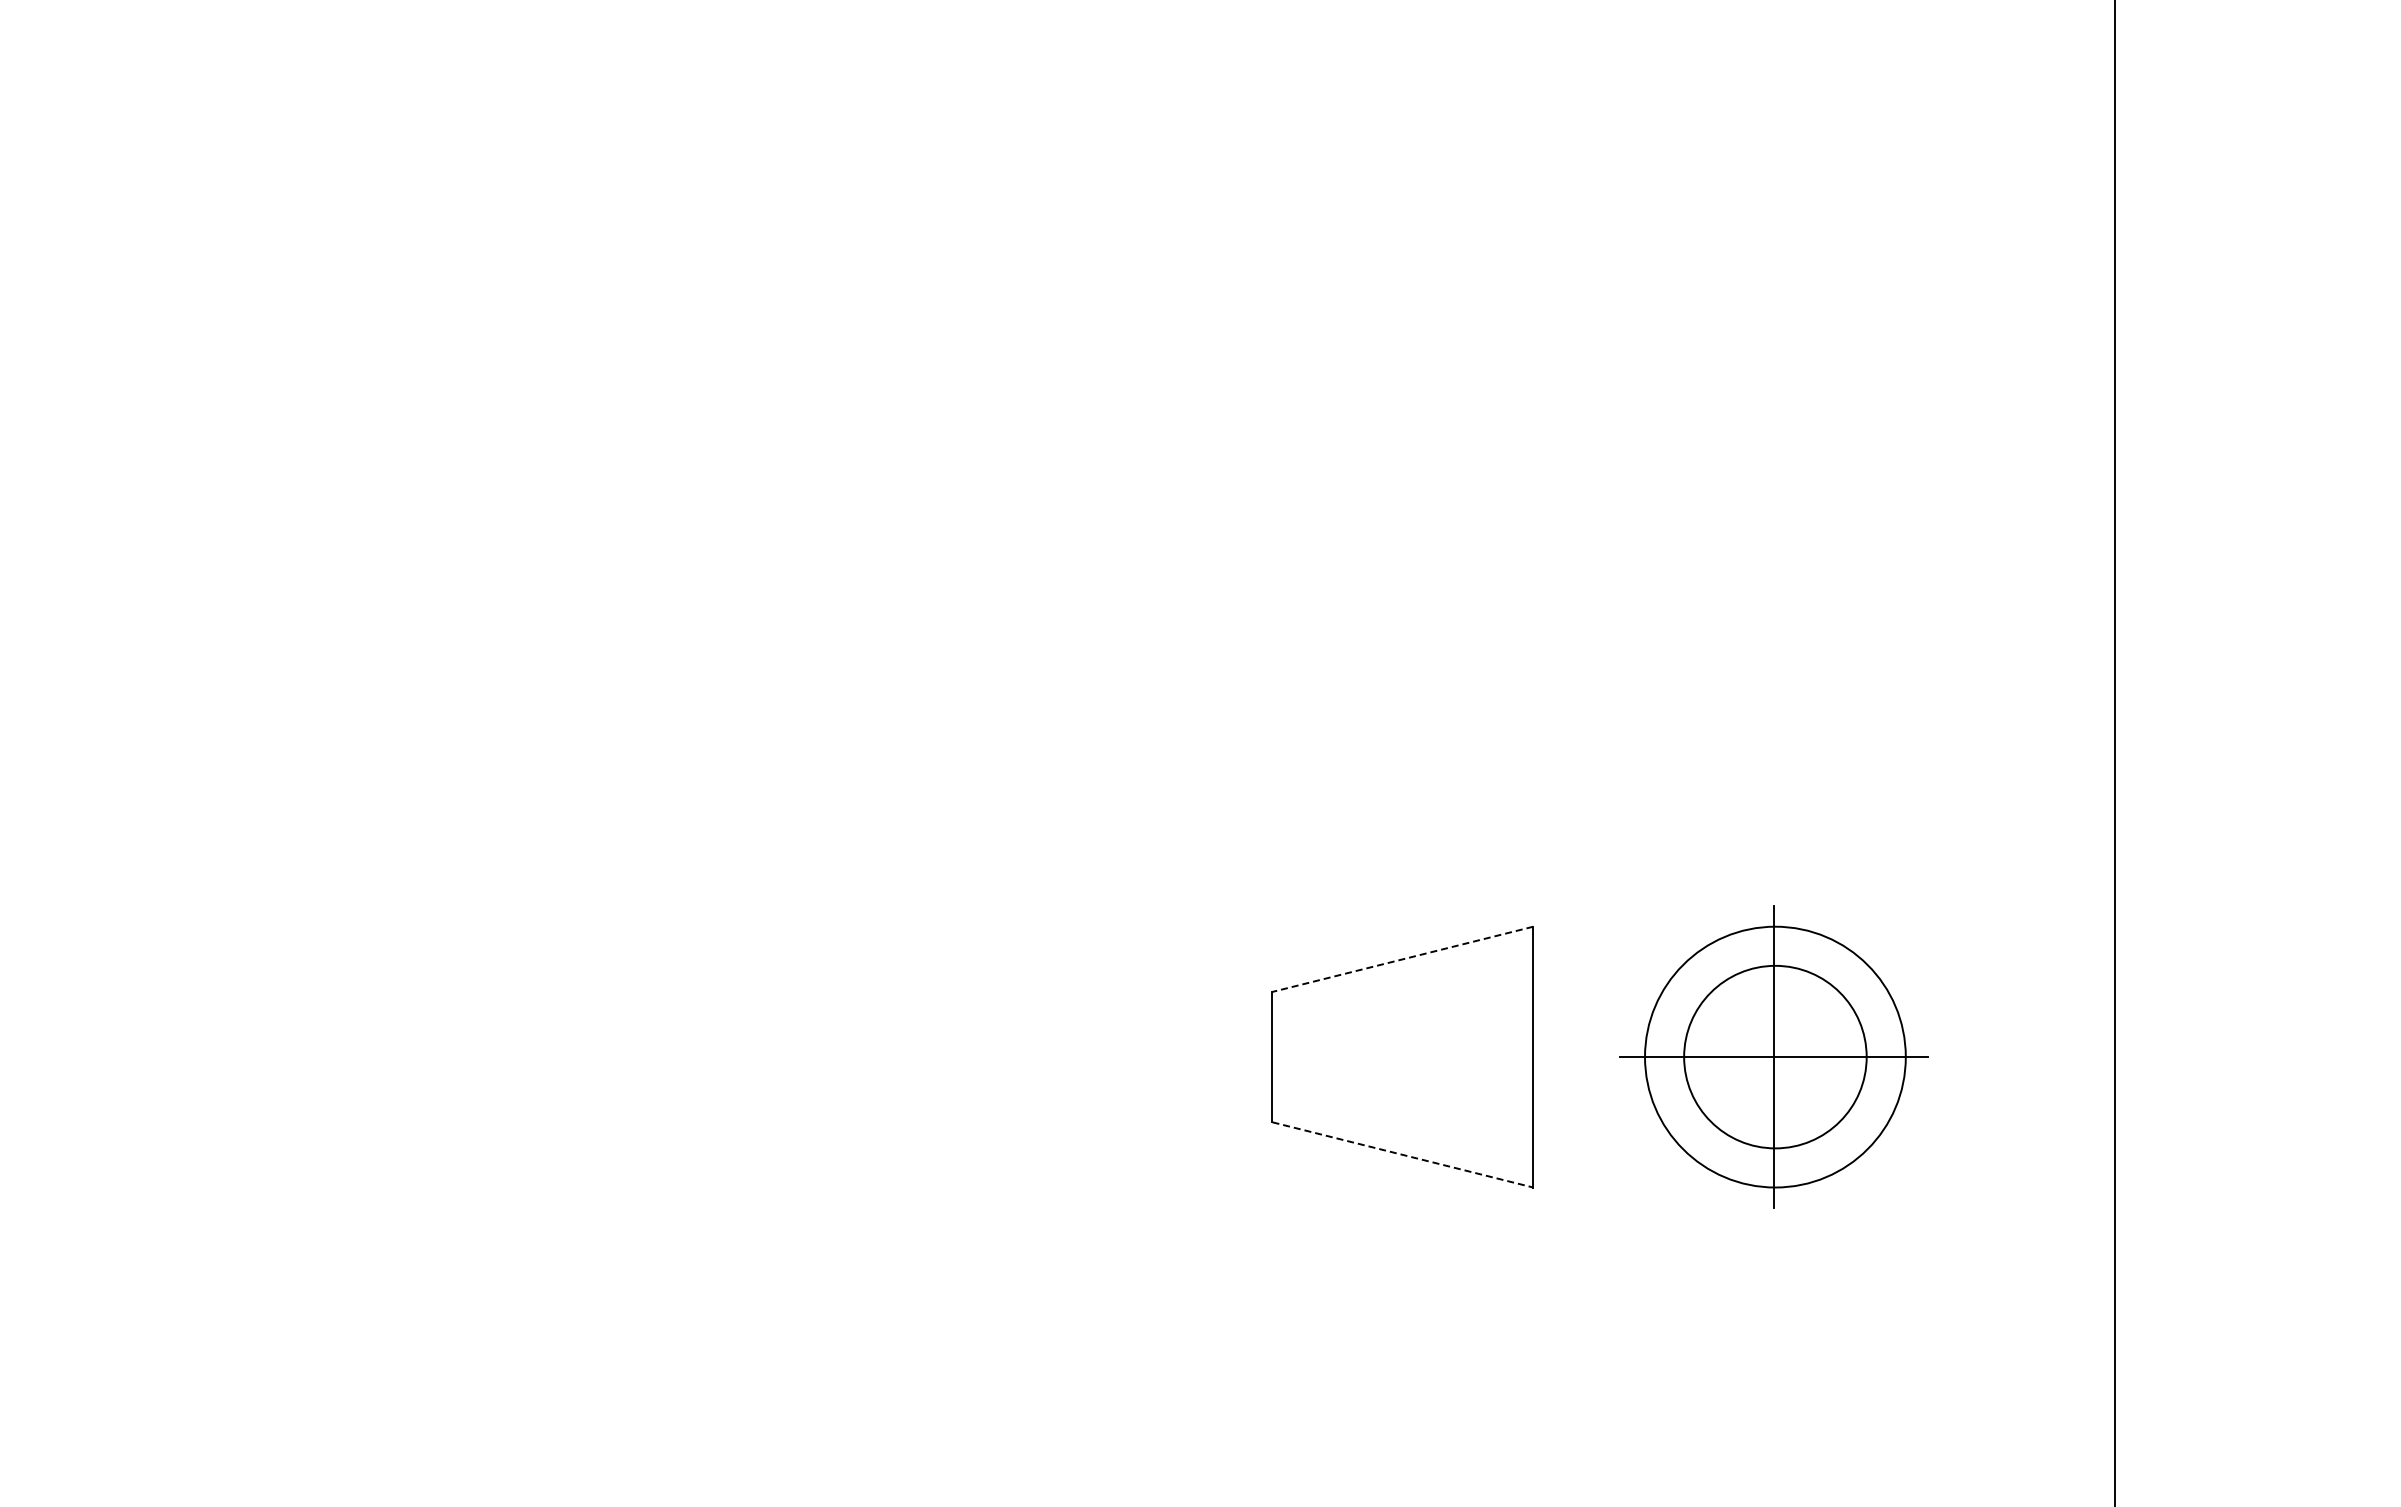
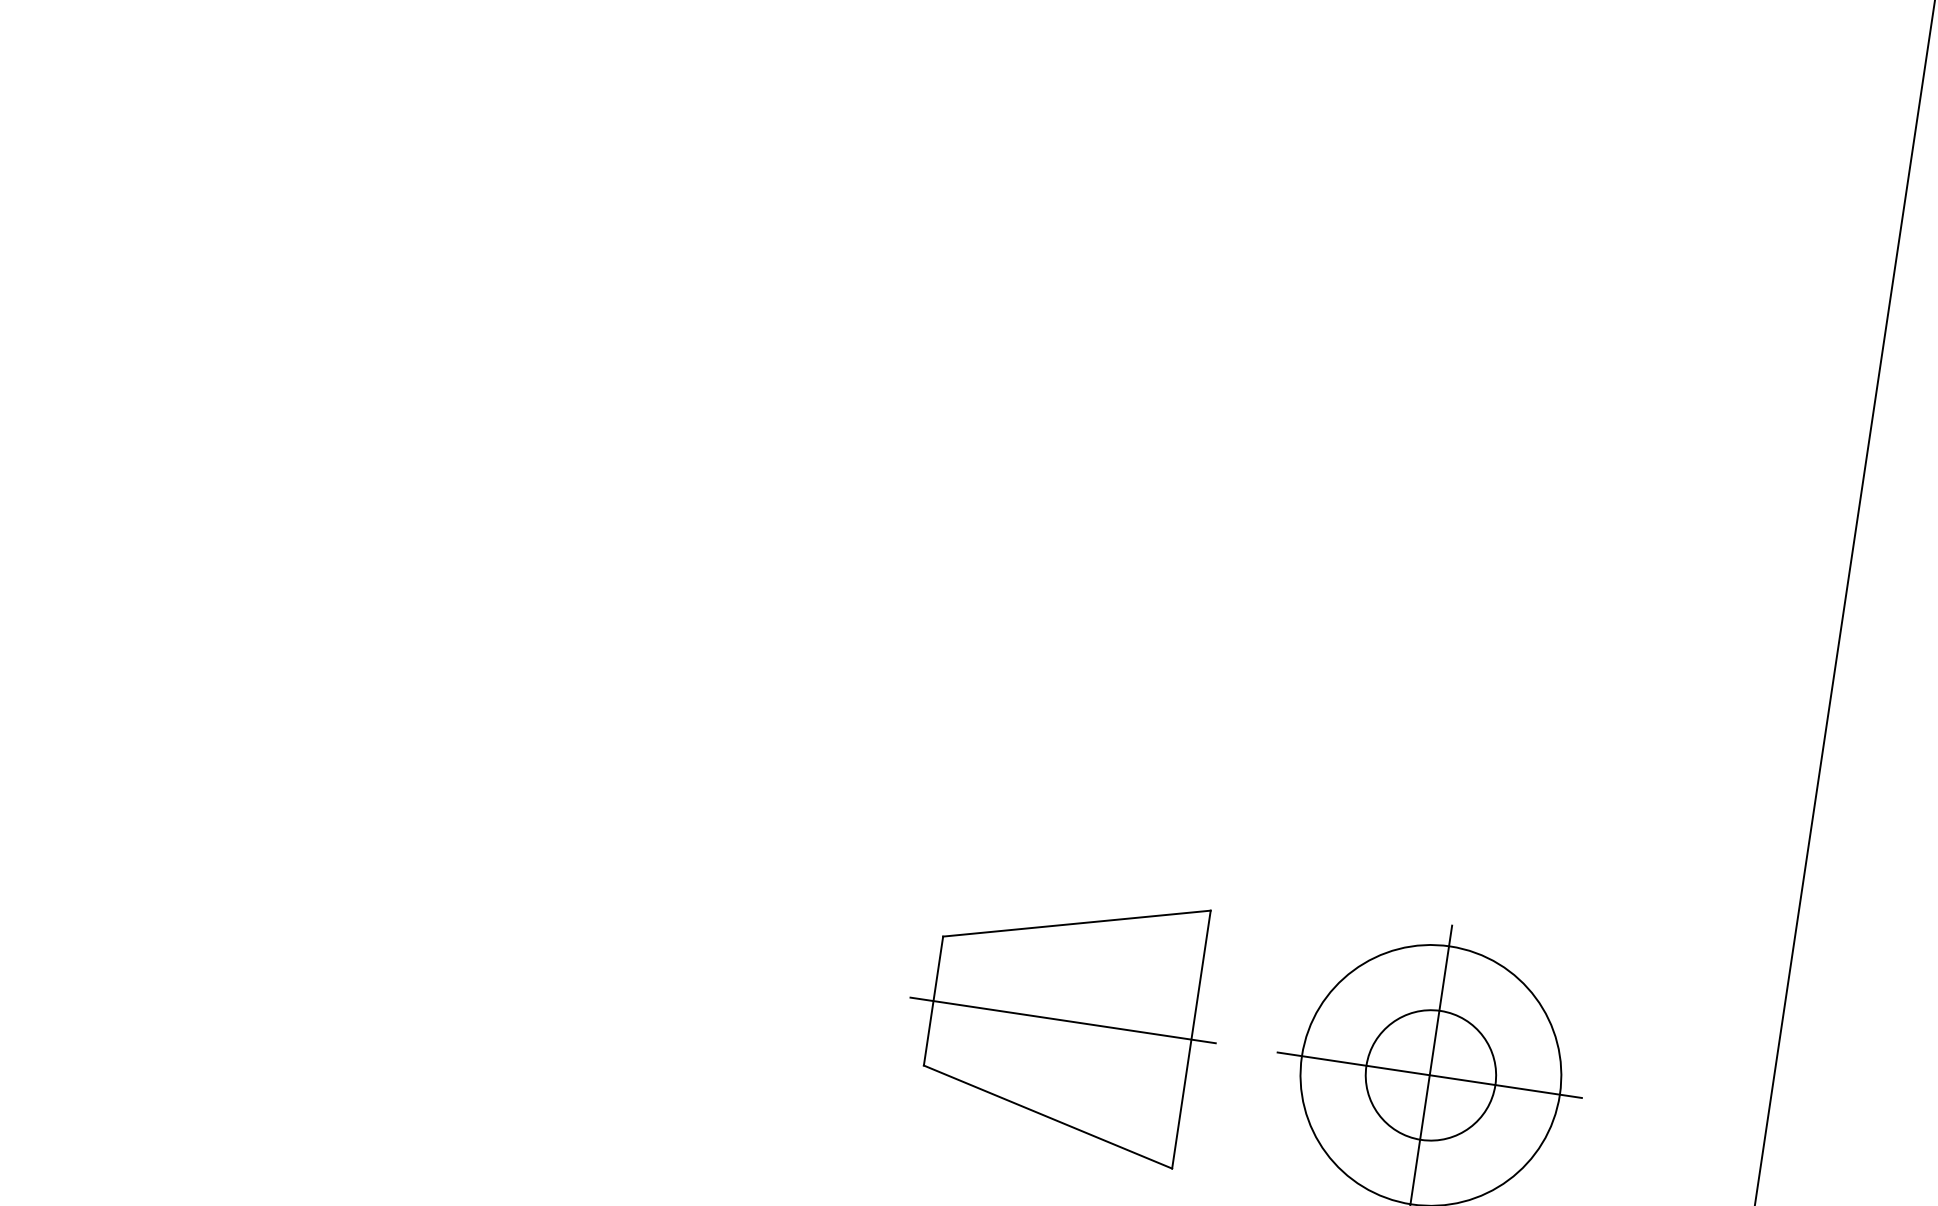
line: (1402, 959) -> (1076, 923), dashed -> solid
circle: (1775, 1056) -> (1431, 1074), size x0.71
line: (1403, 1057) -> (1063, 1020), added
line: (1403, 1155) -> (1048, 1117), dashed -> solid

